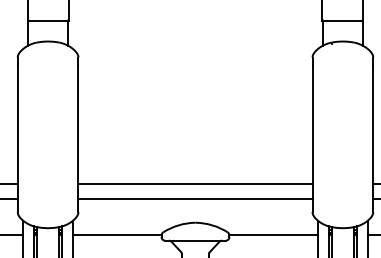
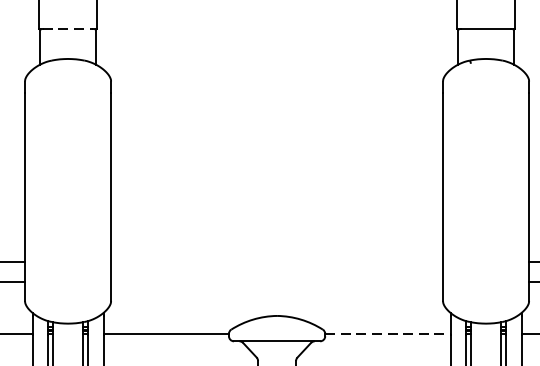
line: (48, 20) -> (68, 29), solid -> dashed
line: (195, 184) -> (277, 261), removed
line: (195, 198) -> (277, 281), removed
line: (274, 235) -> (389, 334), solid -> dashed

